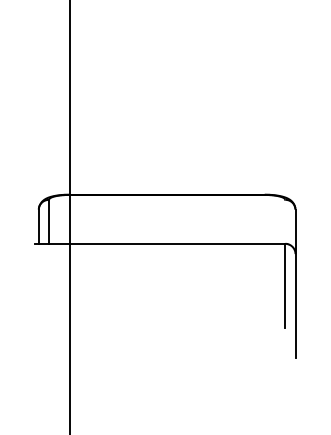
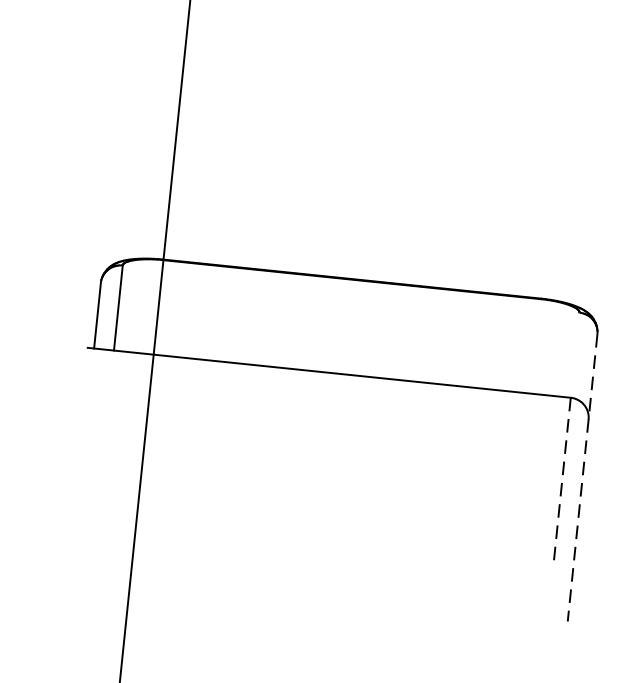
line: (295, 284) -> (582, 478), solid -> dashed
line: (285, 286) -> (562, 480), solid -> dashed

